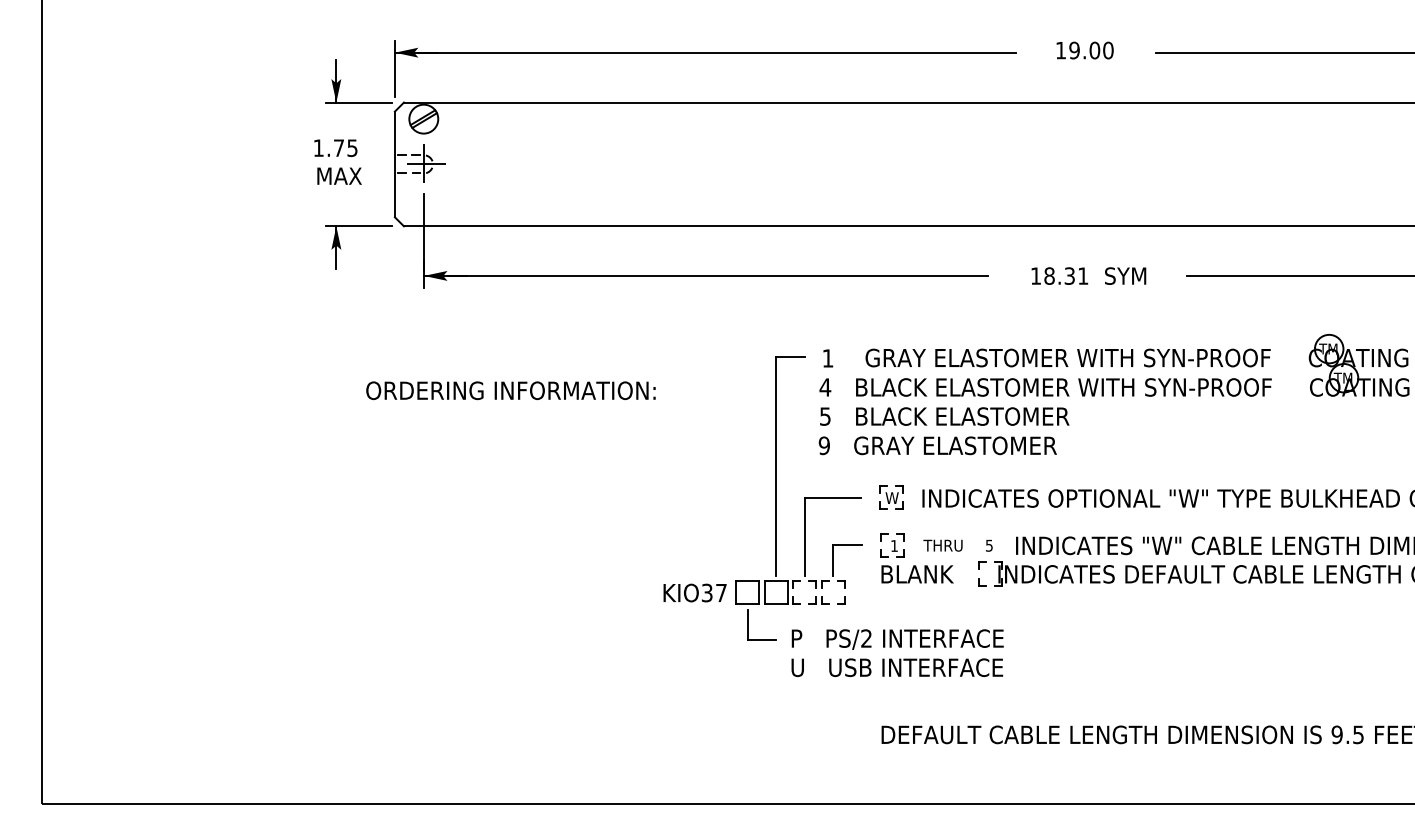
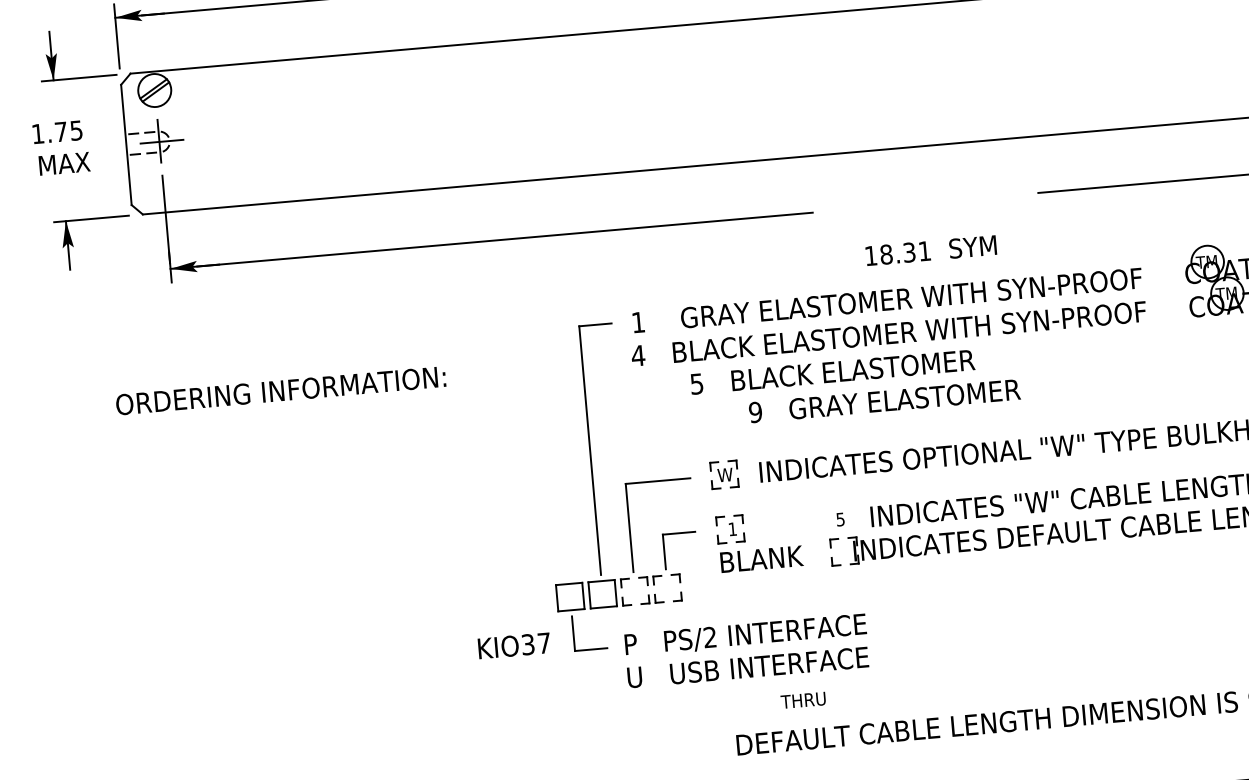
text: (1088, 275) -> (930, 250), moved
text: (944, 416) -> (832, 372), moved
text: (937, 445) -> (884, 400), moved
text: (942, 545) -> (802, 700), moved
text: (694, 592) -> (513, 645), moved

